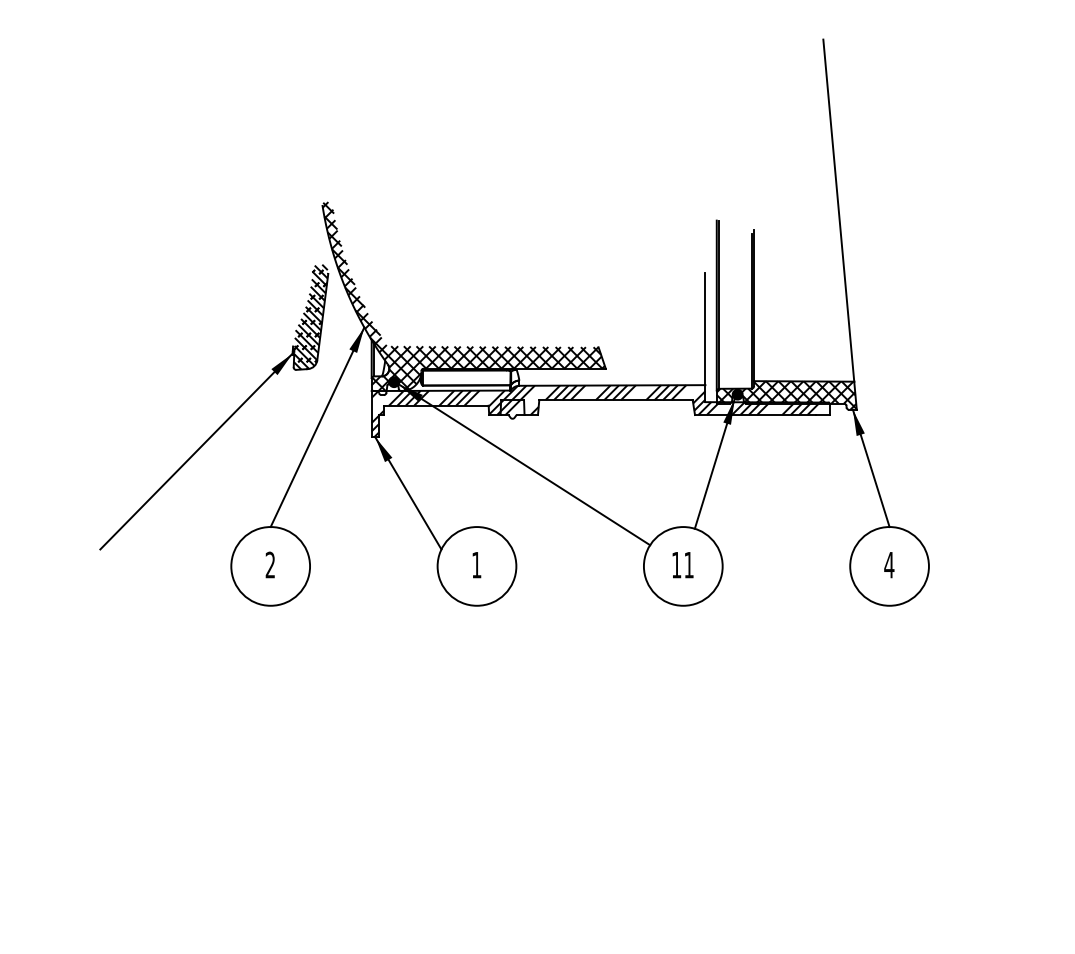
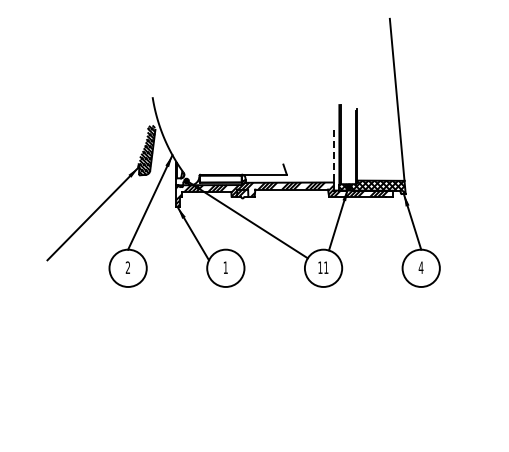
hatch: (463, 296) -> (219, 140), removed
line: (706, 330) -> (334, 156), solid -> dashed

